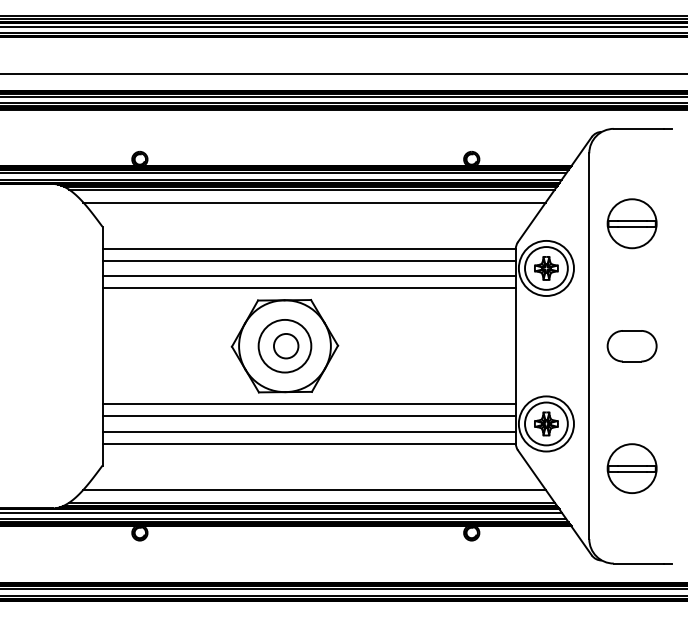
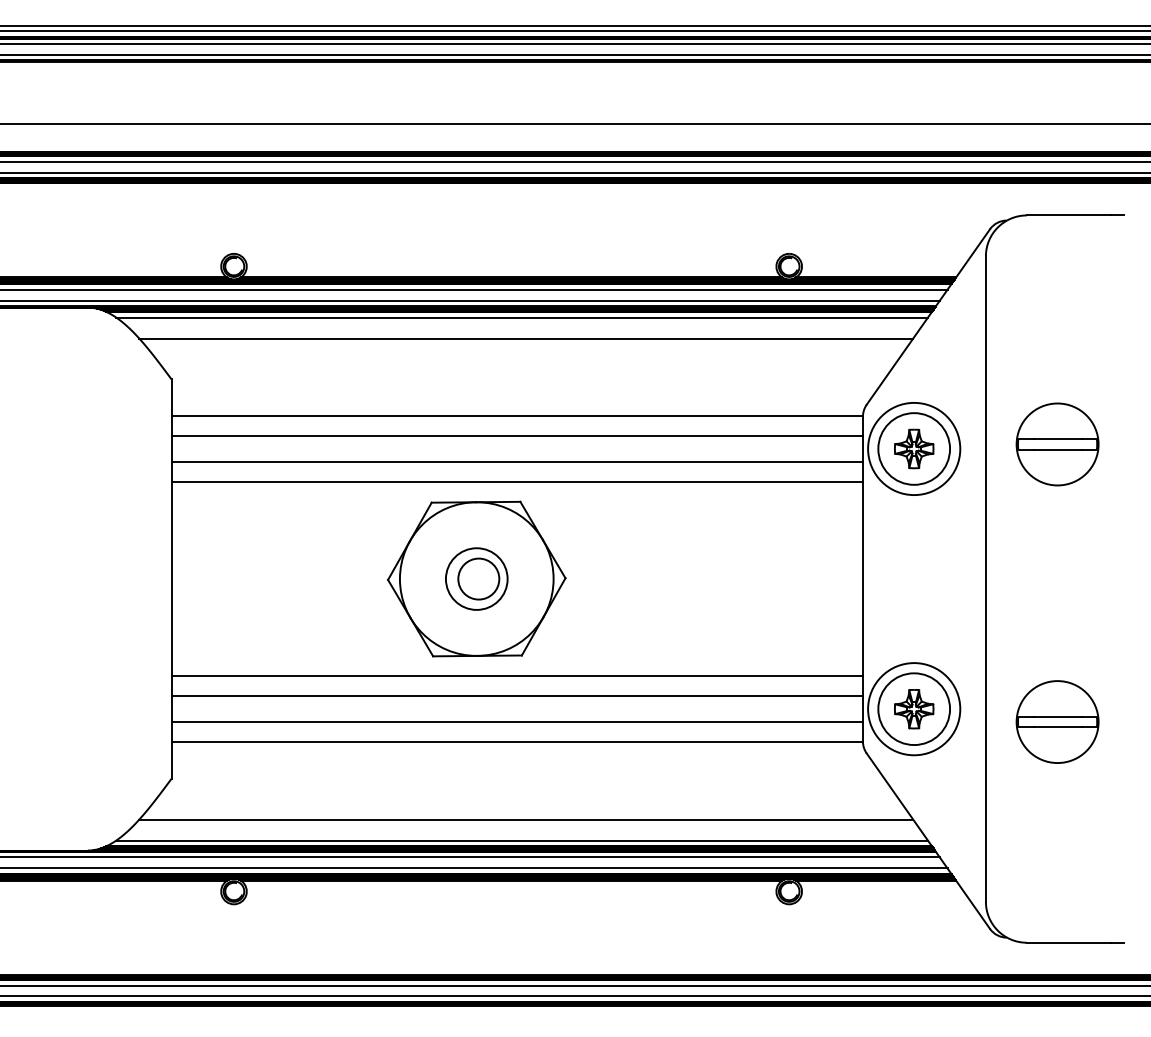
part: (631, 223) -> (1056, 444), moved
circle: (284, 345) -> (475, 577), size x0.7
part: (631, 346) -> (1056, 579), removed
part: (631, 468) -> (1056, 721), moved

